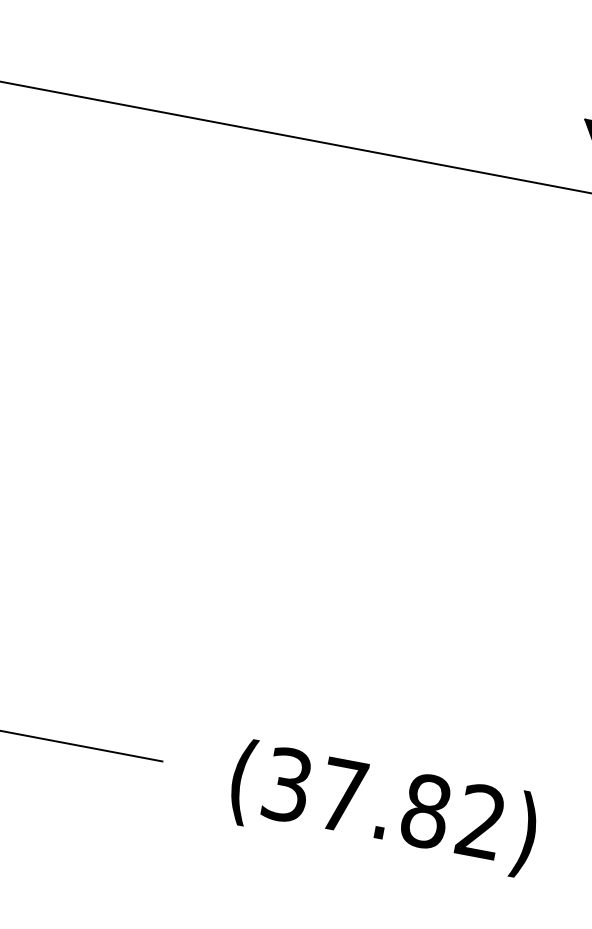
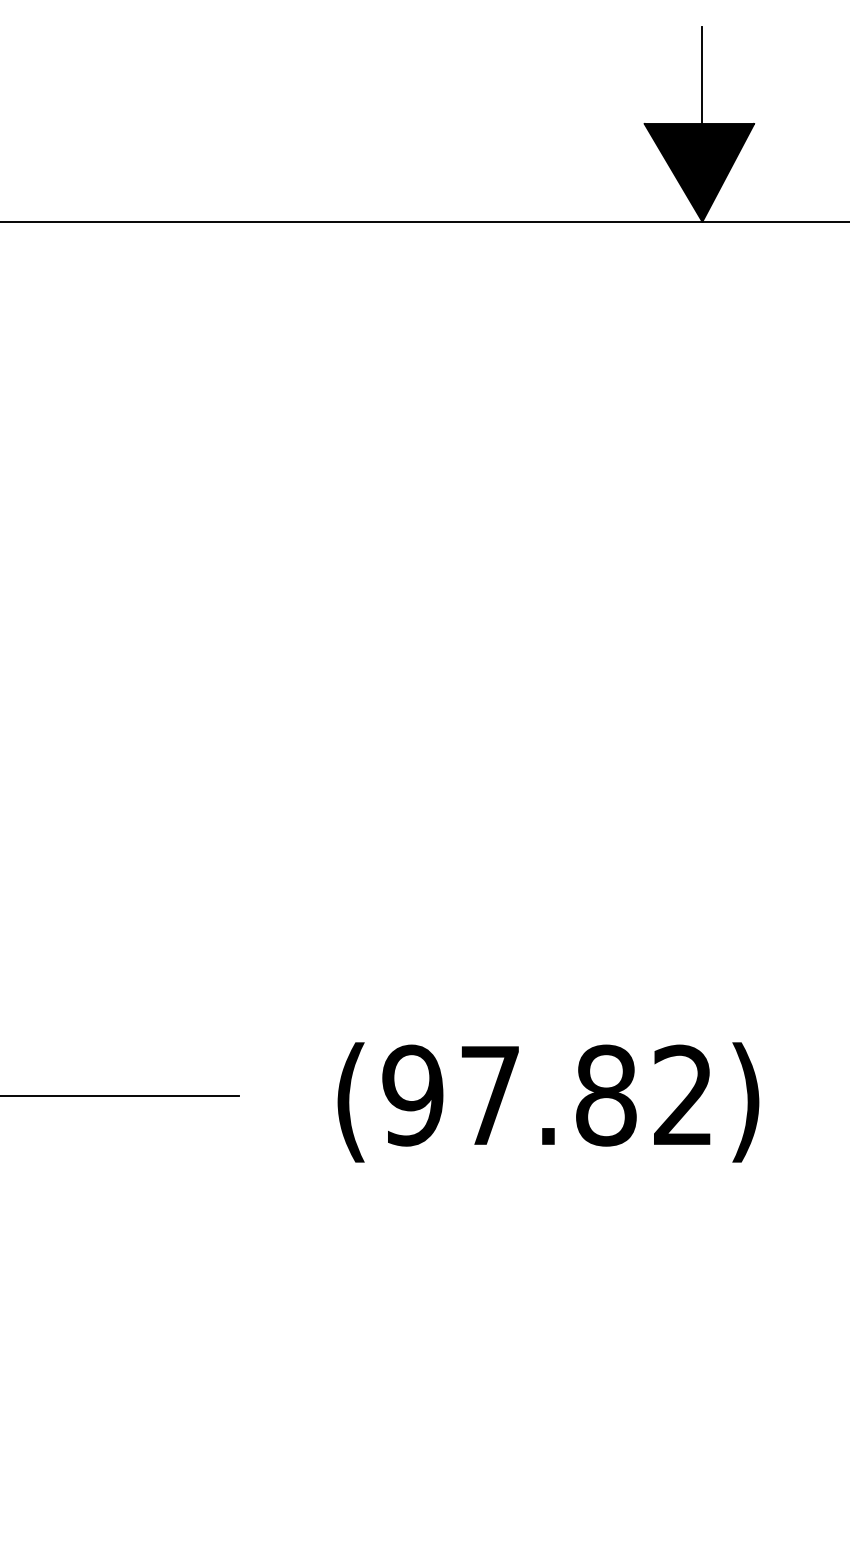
text: (287, 784) -> (412, 1095), (37.82) -> (97.82)

